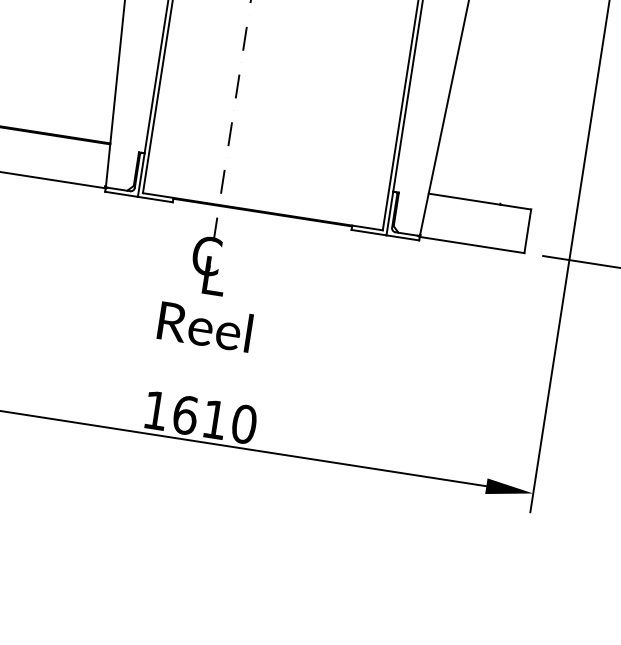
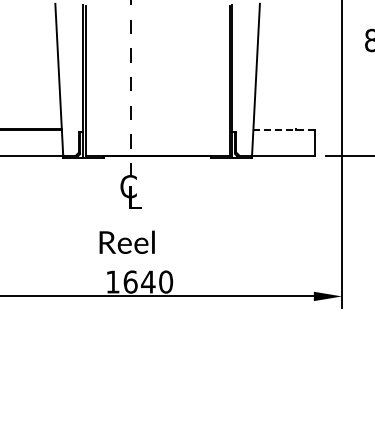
line: (480, 201) -> (284, 129), solid -> dashed
text: (204, 325) -> (126, 241), moved
text: (215, 418) -> (148, 281), 1610 -> 1640

